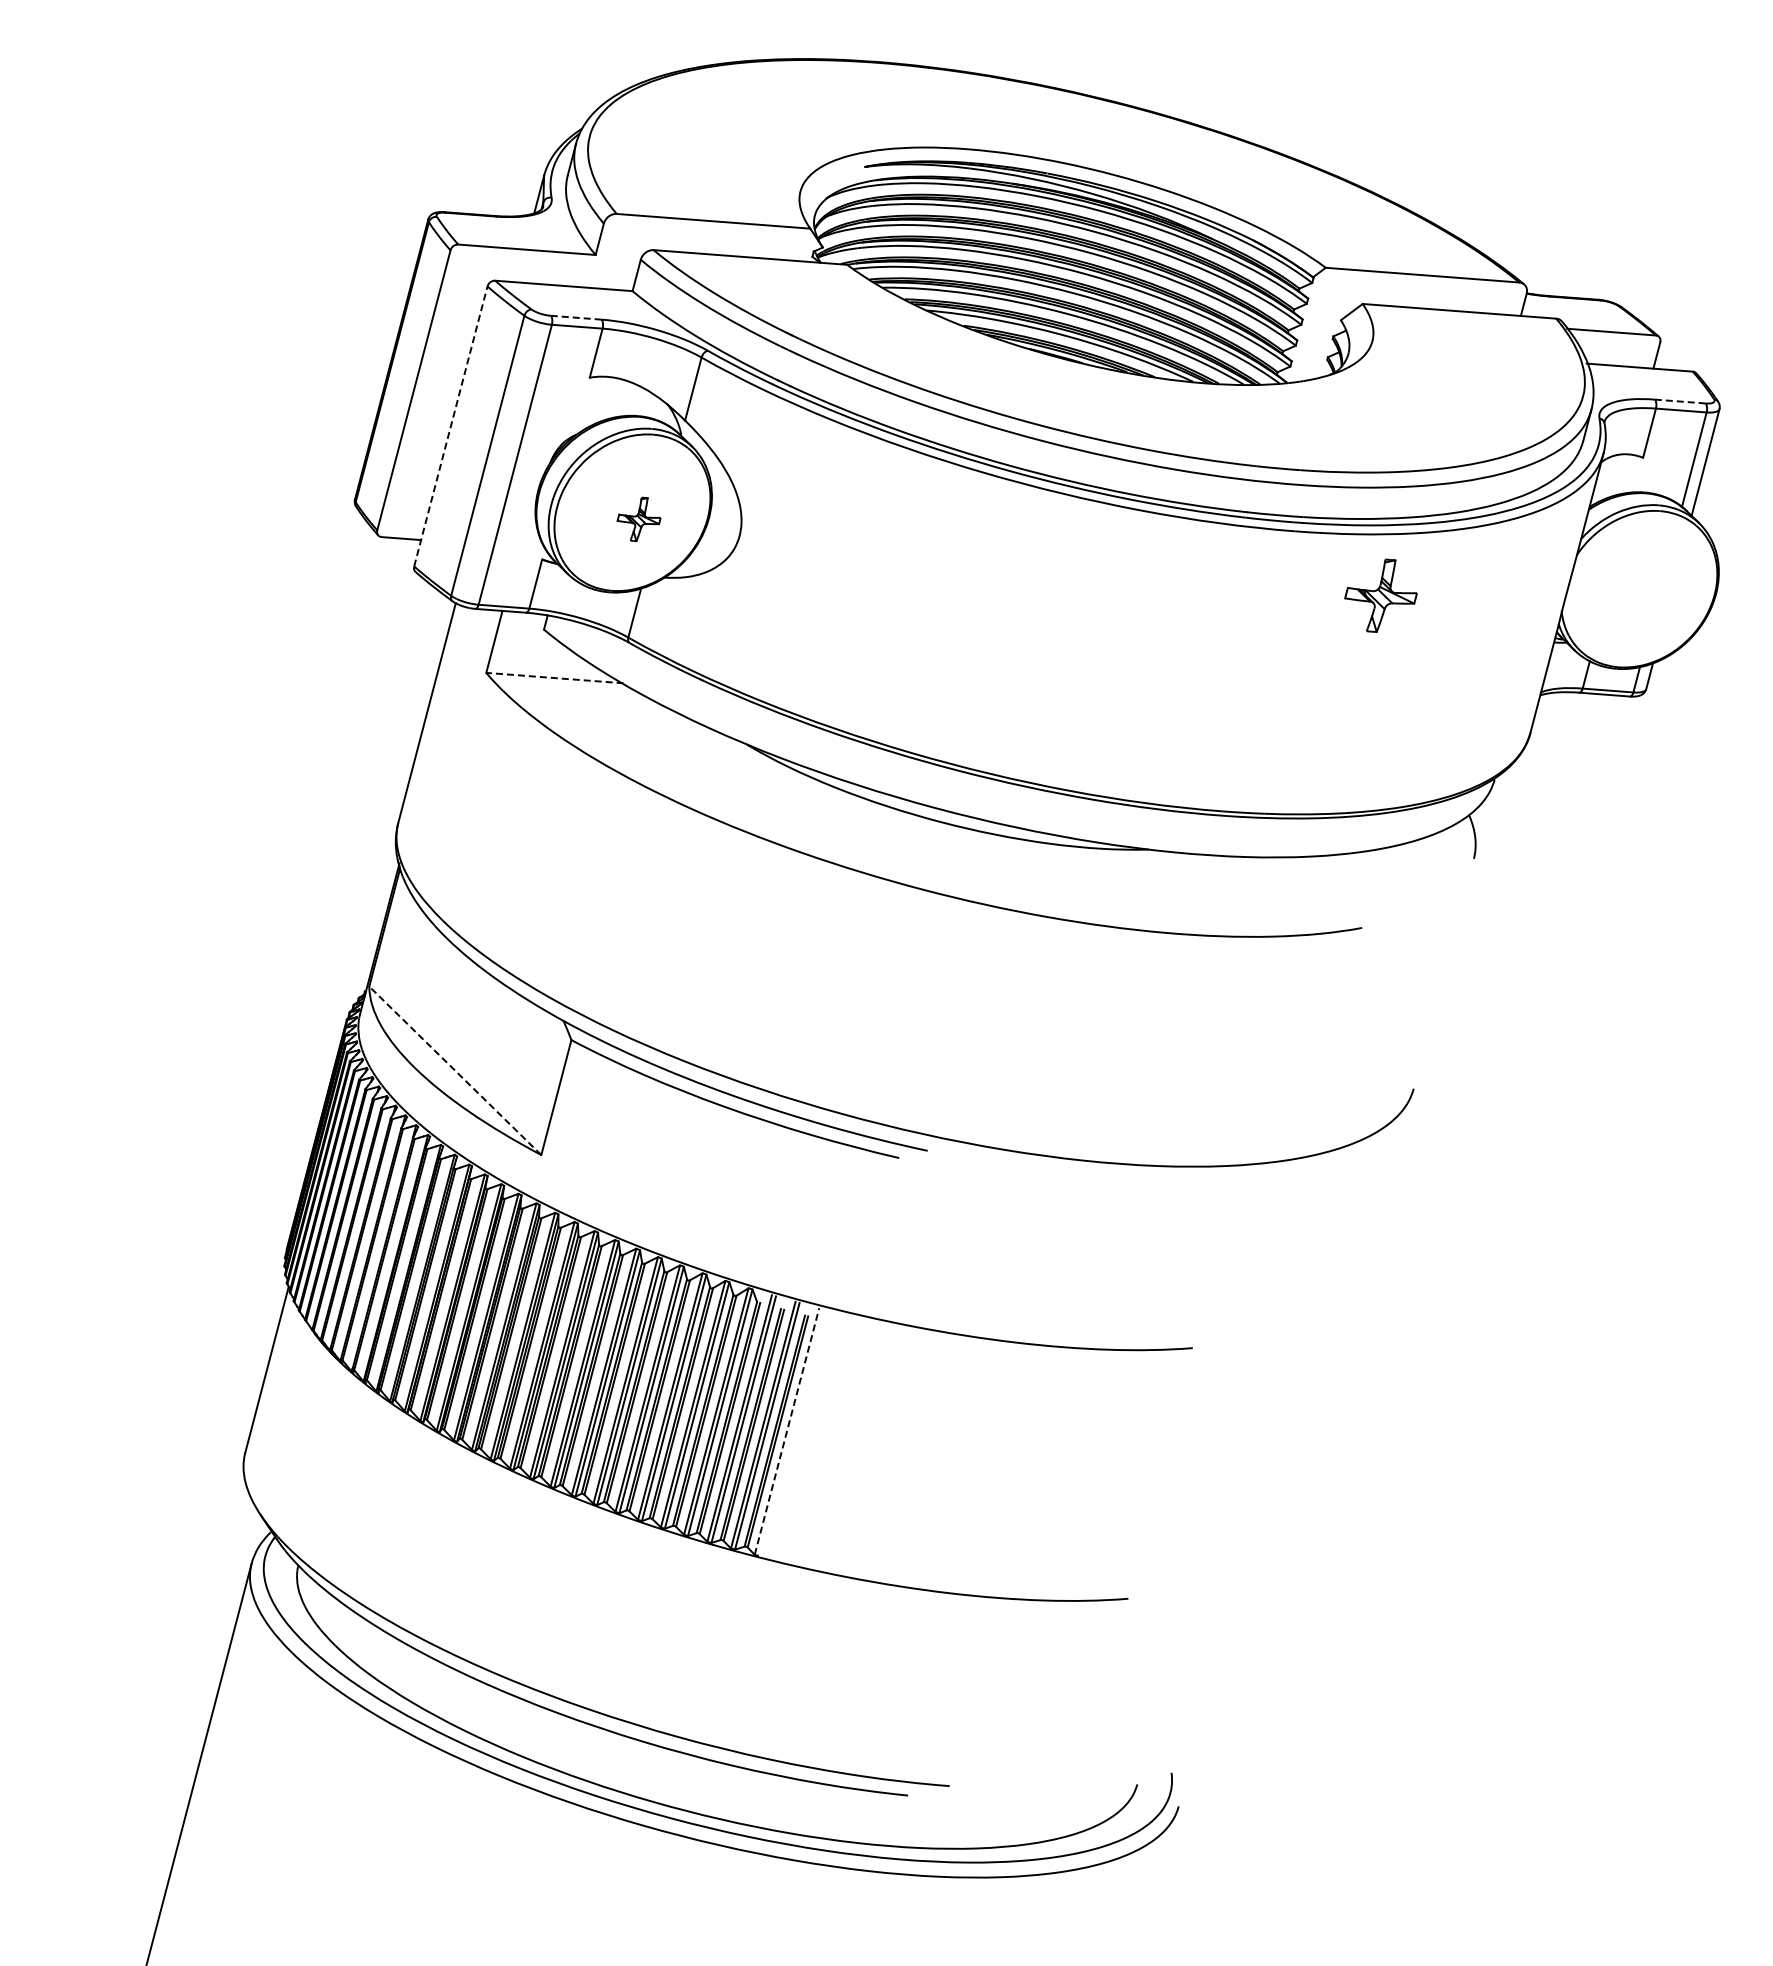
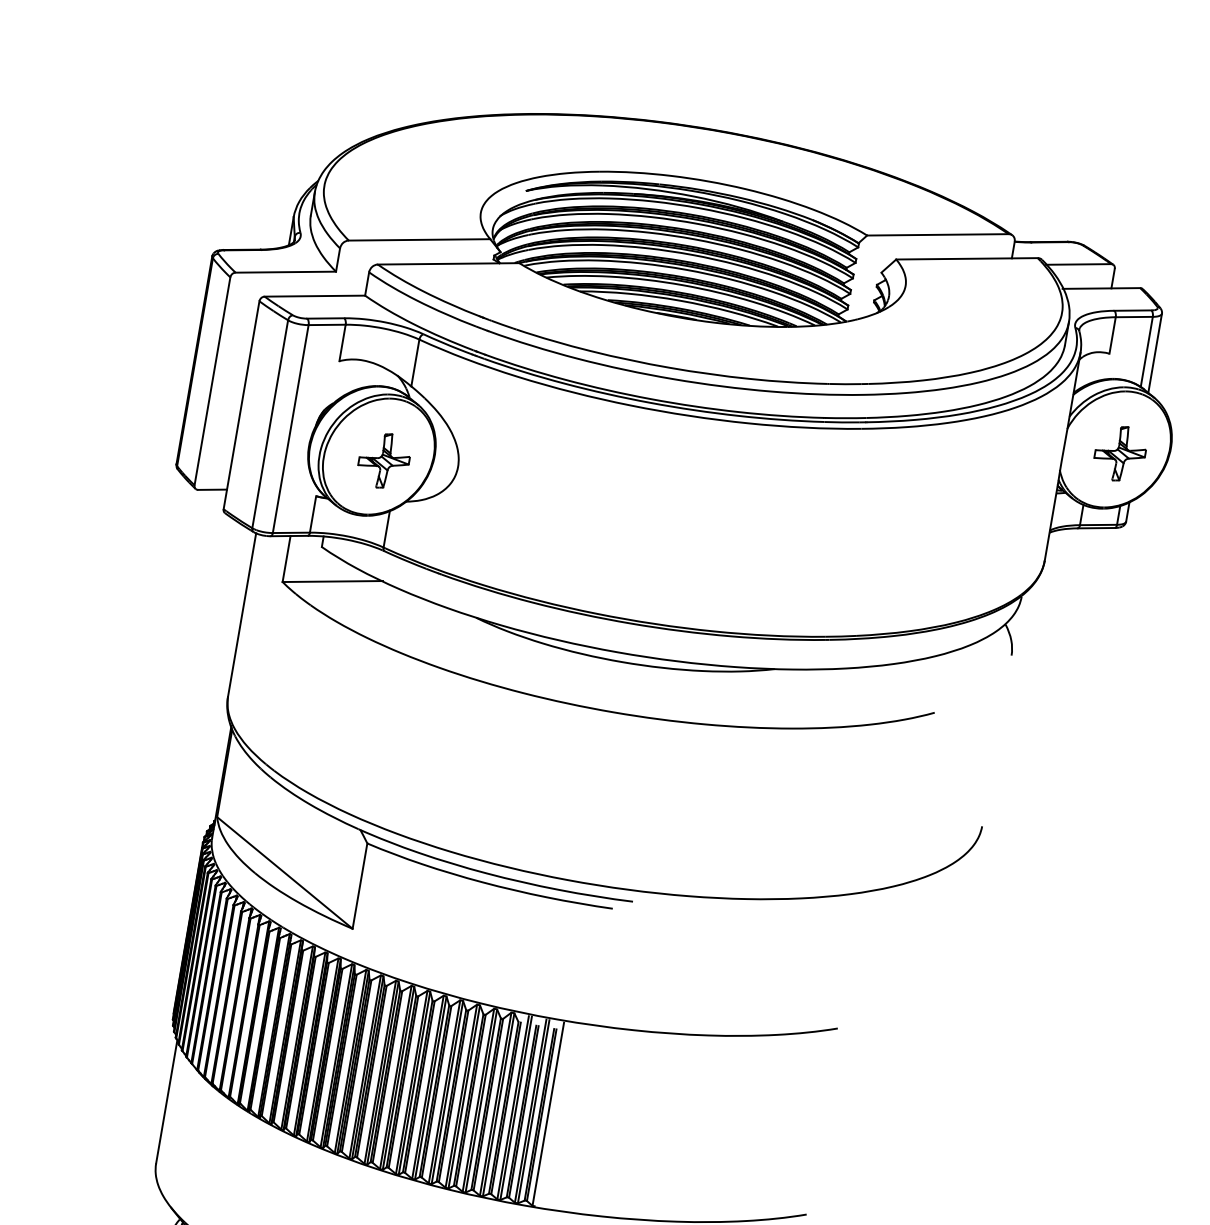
line: (576, 317) -> (326, 318), dashed -> solid
line: (1680, 401) -> (1133, 310), dashed -> solid
line: (450, 426) -> (241, 405), dashed -> solid
part: (638, 519) -> (383, 461), size x1.67
part: (1380, 595) -> (1119, 453), moved
line: (554, 678) -> (332, 581), dashed -> solid
line: (454, 1070) -> (284, 872), dashed -> solid
line: (787, 1431) -> (548, 1114), dashed -> solid

